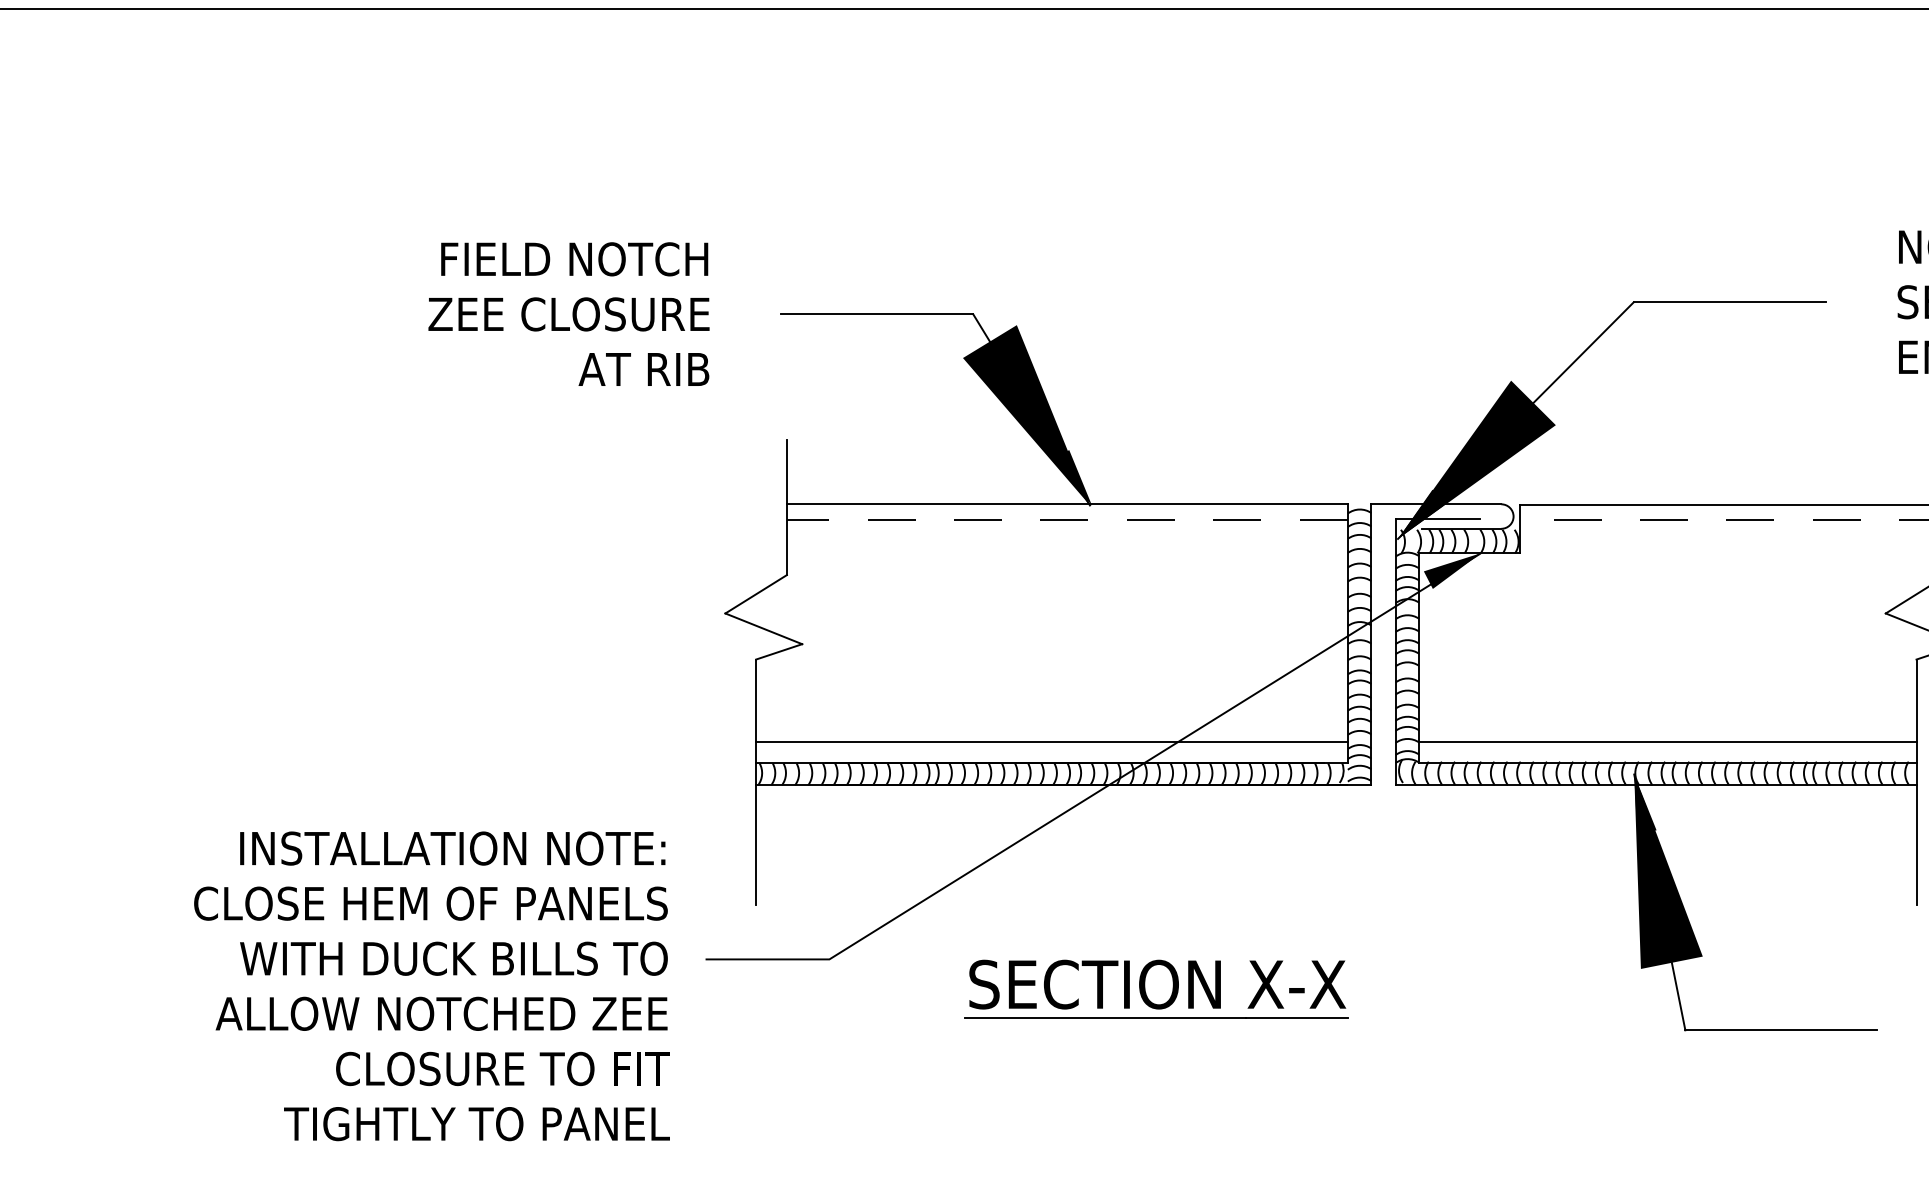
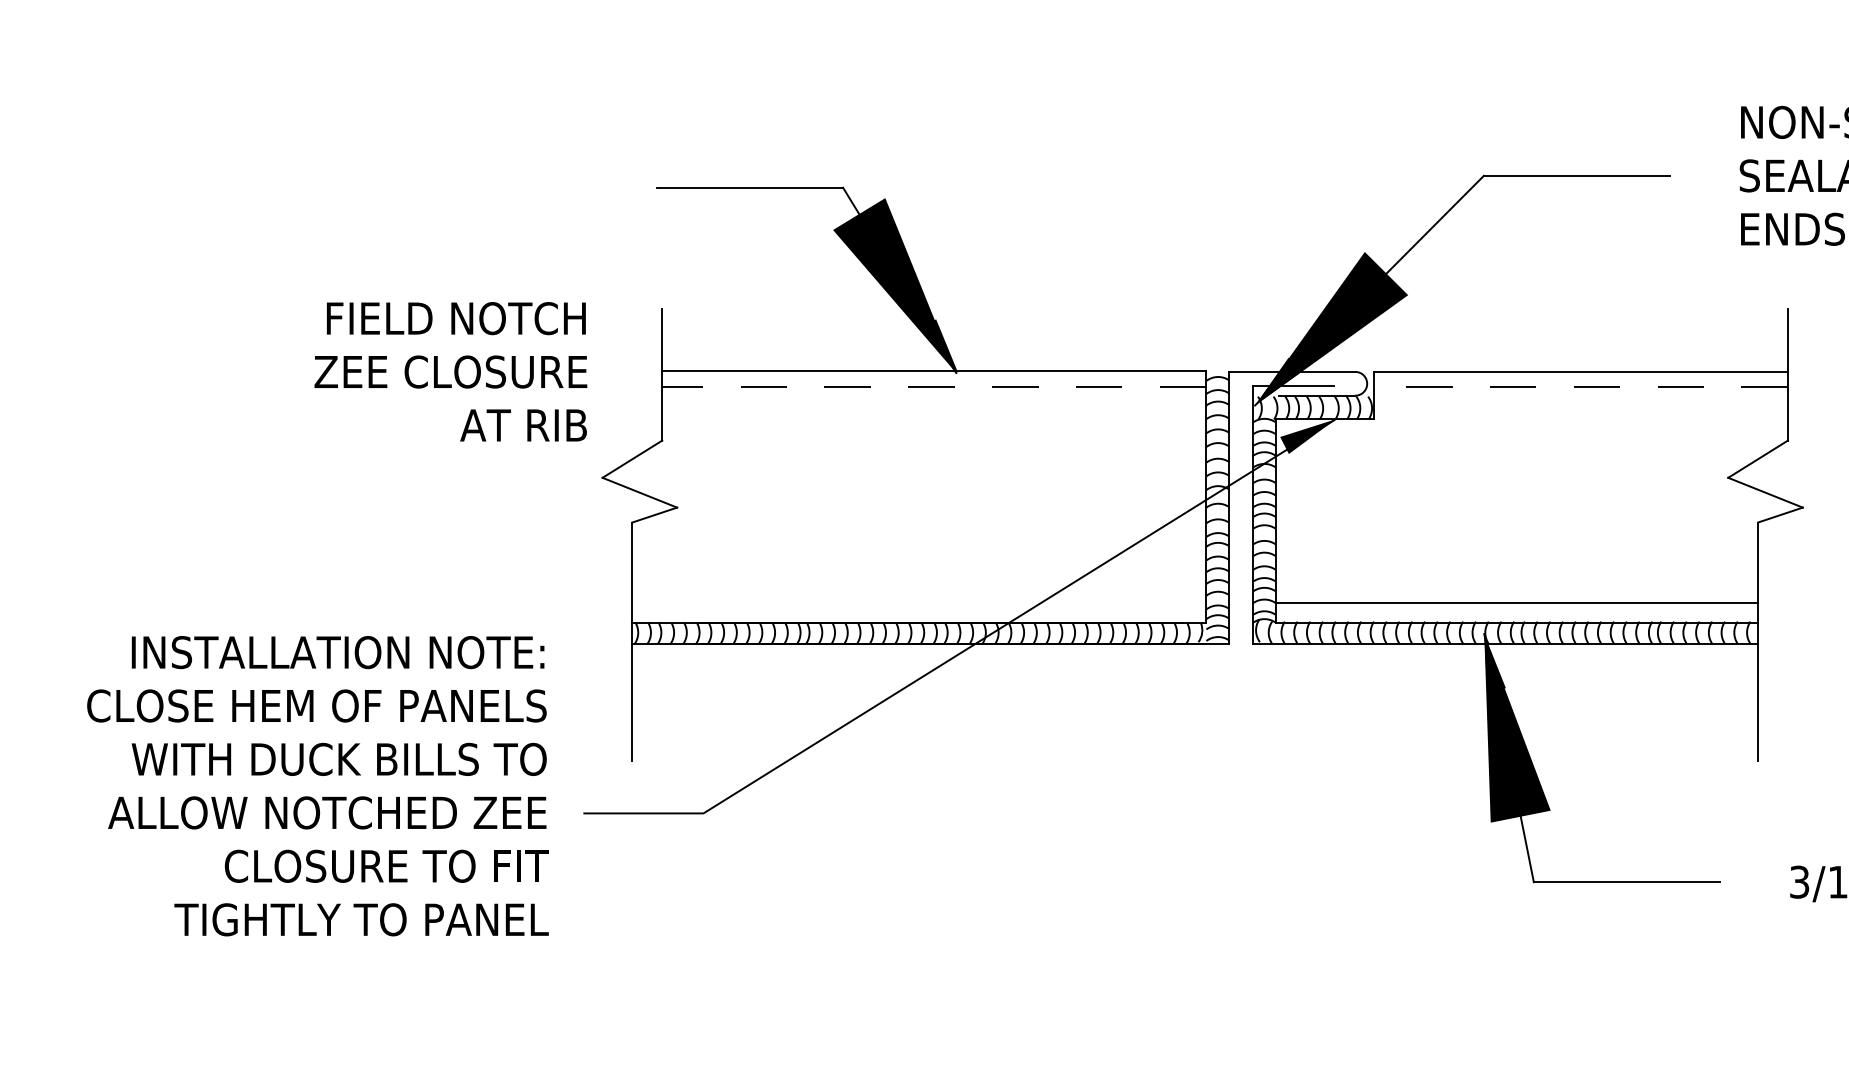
text: (568, 313) -> (450, 371), moved
line: (1051, 742) -> (918, 602), removed
text: (431, 986) -> (317, 786), moved
part: (1156, 988) -> (1020, 841), removed

